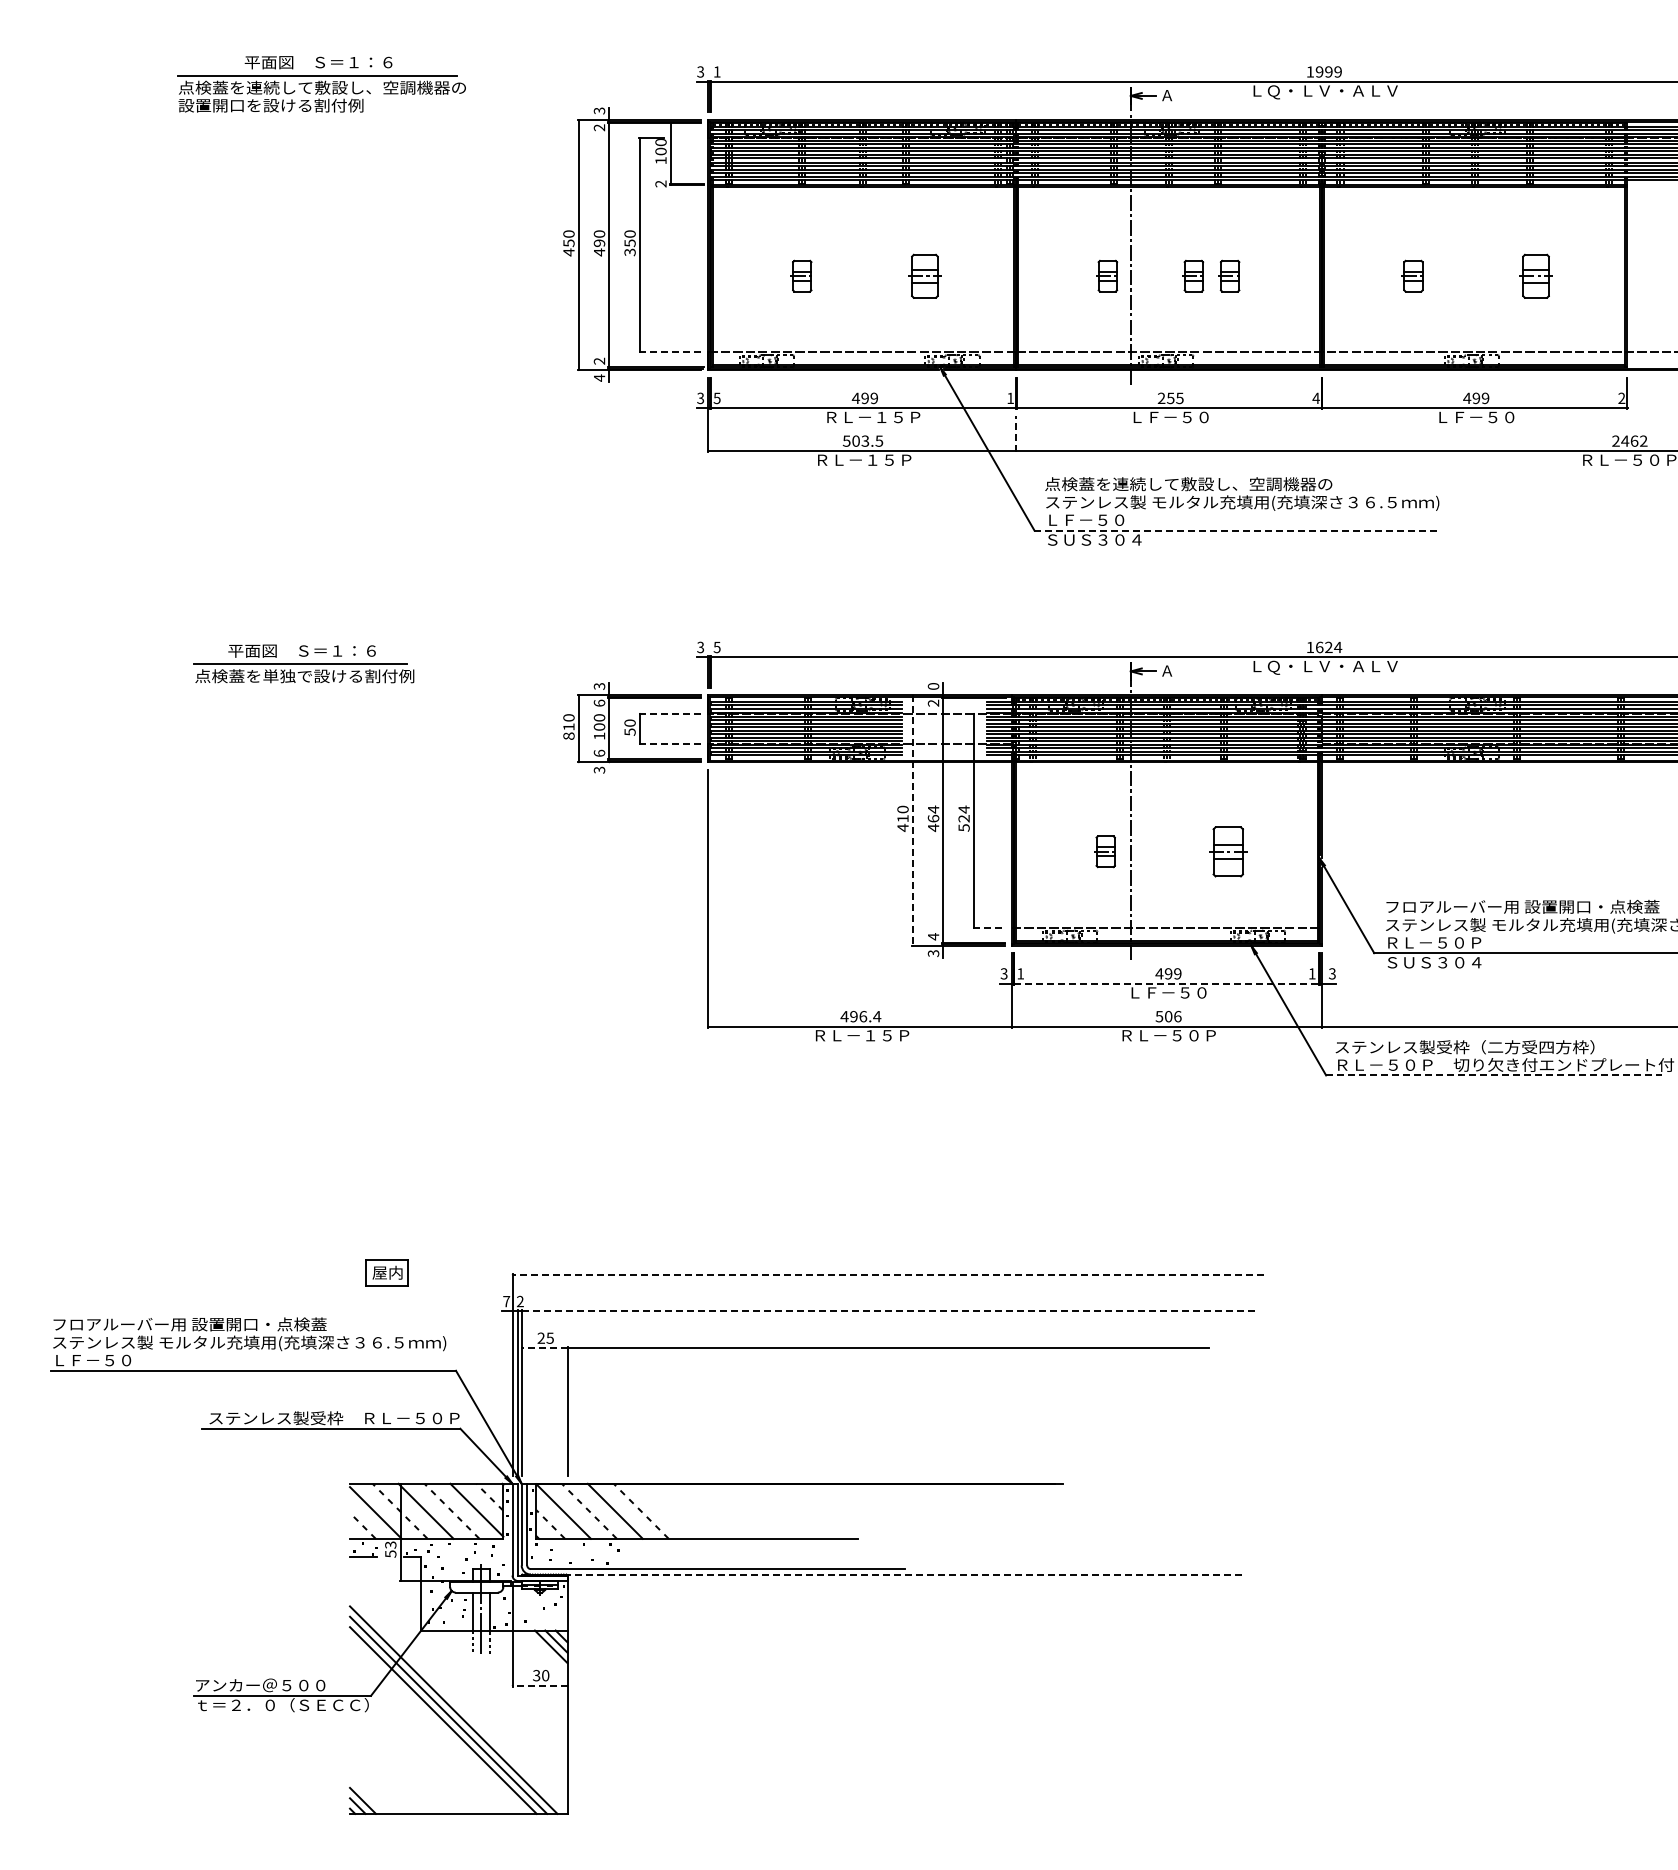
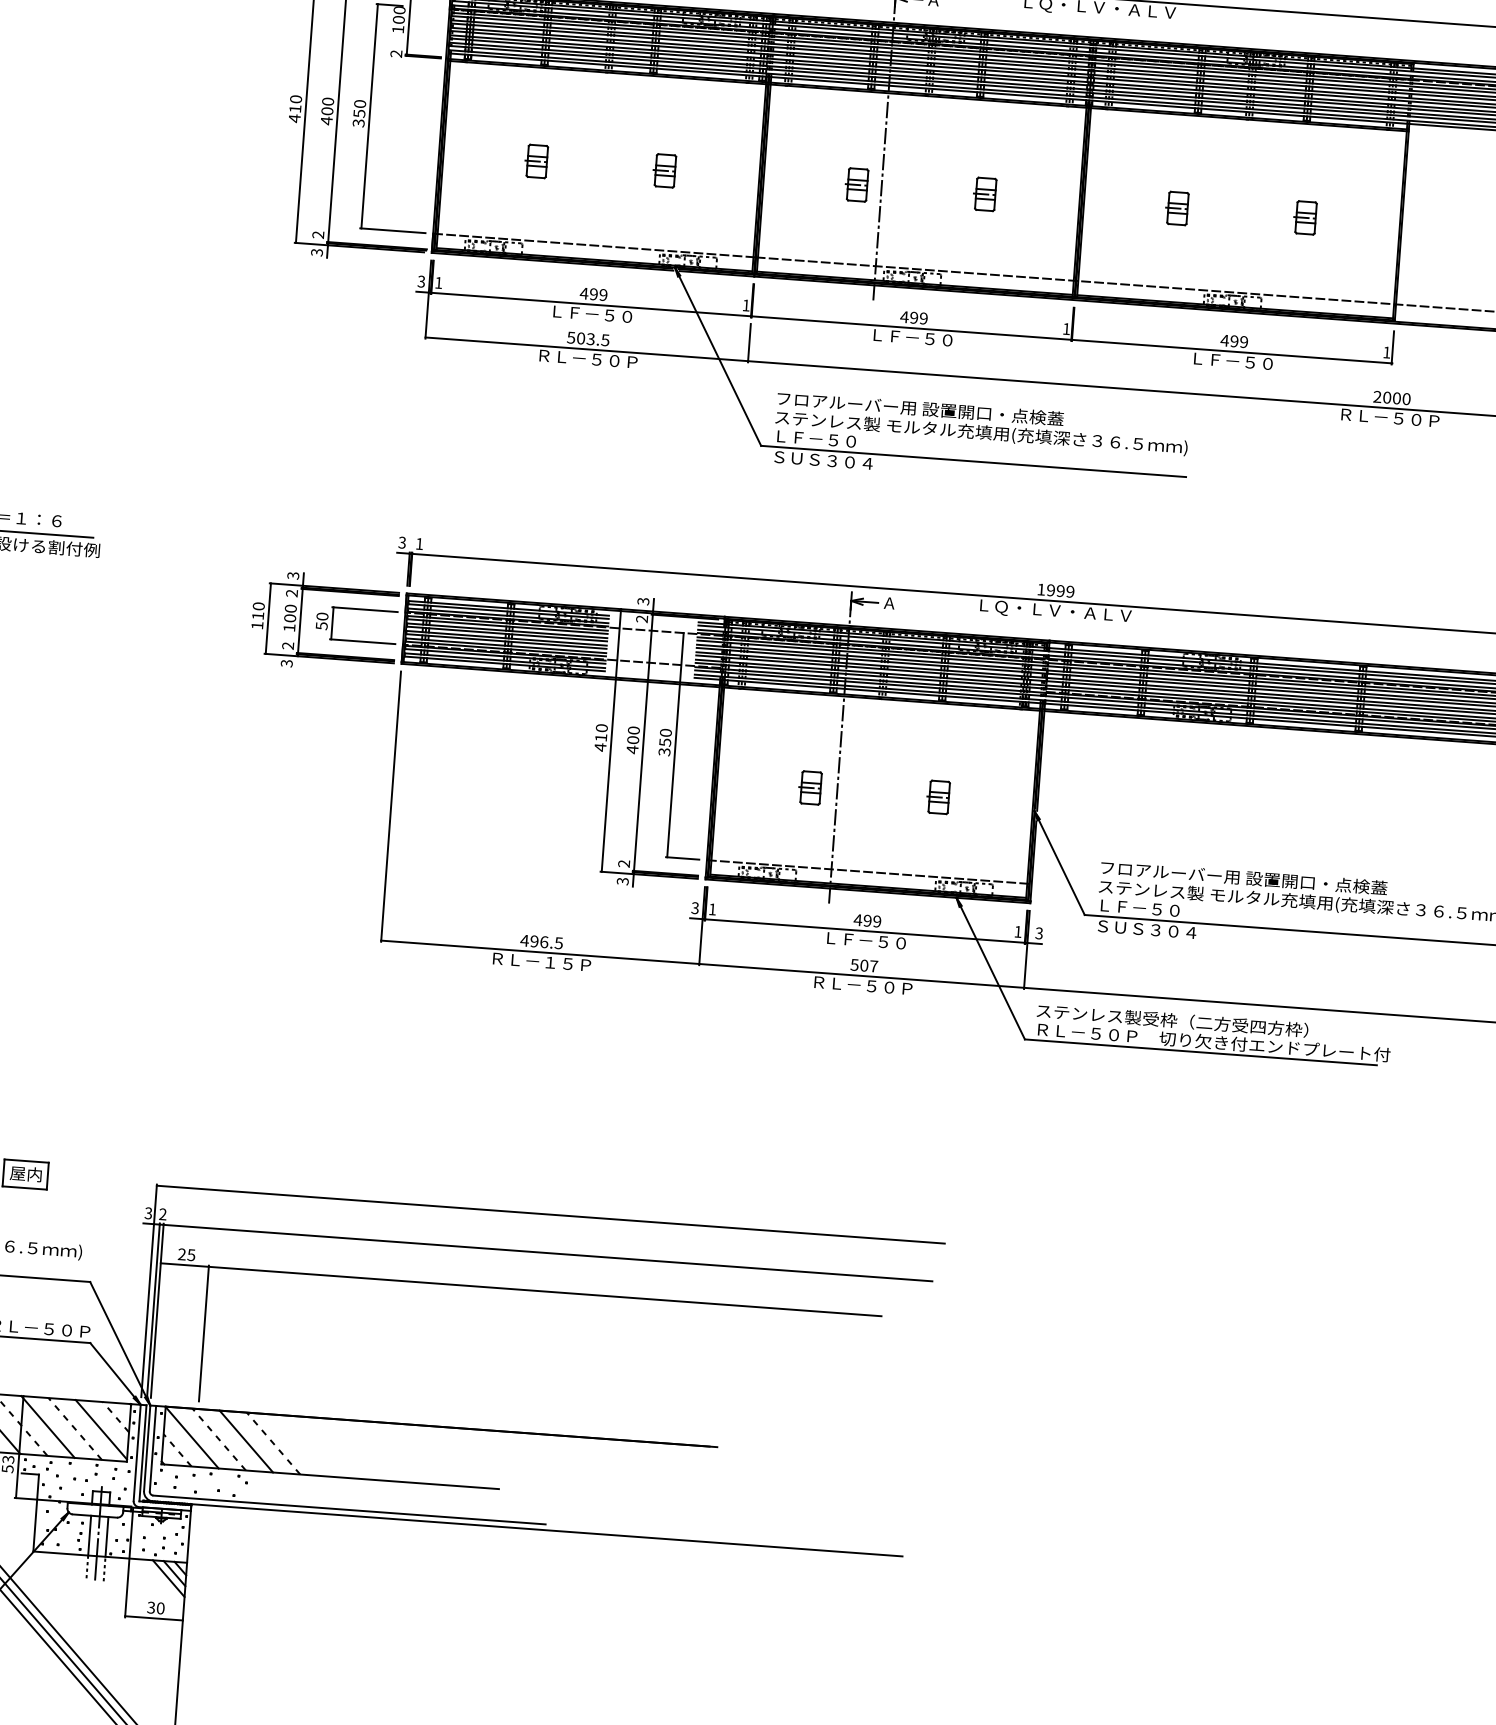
text: (599, 242) -> (327, 110), 490 -> 400
text: (568, 243) -> (294, 109), 450 -> 410
part: (923, 275) -> (664, 170), size x0.71
part: (1193, 275) -> (947, 190), removed
part: (1534, 275) -> (1304, 217), size x0.71
line: (670, 352) -> (393, 231), dashed -> solid
text: (599, 377) -> (317, 251), 4 -> 3
text: (1170, 397) -> (913, 316), 255 -> 499
text: (1315, 397) -> (1065, 328), 4 -> 1
text: (1621, 397) -> (1386, 351), 2 -> 1
text: (716, 398) -> (438, 283), 5 -> 1
text: (873, 417) -> (601, 315), ＲＬ－１５Ｐ -> ＬＦ－５０
line: (1016, 433) -> (749, 342), dashed -> solid
text: (1634, 440) -> (1396, 397), 2462 -> 2000
text: (880, 459) -> (605, 359), ＲＬ－１５Ｐ -> ＲＬ－５０Ｐ
text: (1188, 484) -> (926, 409), 点検蓋を連続して敷設し、空調機器の -> フロアルーバー用 設置開口・点検蓋
line: (1237, 530) -> (973, 461), dashed -> solid
text: (716, 647) -> (418, 543), 5 -> 1
text: (1328, 647) -> (1060, 591), 1624 -> 1999
text: (933, 686) -> (643, 601), 0 -> 3
text: (599, 702) -> (292, 592), 6 -> 2
line: (670, 713) -> (365, 609), dashed -> solid
text: (568, 735) -> (256, 624), 810 -> 110
line: (670, 744) -> (363, 642), dashed -> solid
text: (599, 752) -> (288, 645), 6 -> 2
text: (933, 813) -> (633, 734), 464 -> 400
text: (963, 818) -> (664, 742), 524 -> 350
line: (912, 821) -> (610, 741), dashed -> solid
part: (1227, 851) -> (938, 797), size x0.62
line: (988, 927) -> (682, 858), dashed -> solid
text: (933, 936) -> (624, 863), 4 -> 2
text: (1434, 942) -> (1148, 908), ＲＬ－５０Ｐ -> ＬＦ－５０
line: (1166, 983) -> (864, 930), dashed -> solid
text: (877, 1016) -> (559, 943), 496.4 -> 496.5
text: (1177, 1016) -> (873, 966), 506 -> 507
line: (1494, 1075) -> (1201, 1052), dashed -> solid
line: (888, 1274) -> (550, 1214), dashed -> solid
text: (506, 1301) -> (148, 1213), 7 -> 3
line: (888, 1311) -> (548, 1253), dashed -> solid
line: (544, 1348) -> (184, 1265), dashed -> solid
line: (888, 1574) -> (527, 1528), dashed -> solid
line: (540, 1685) -> (154, 1618), dashed -> solid

